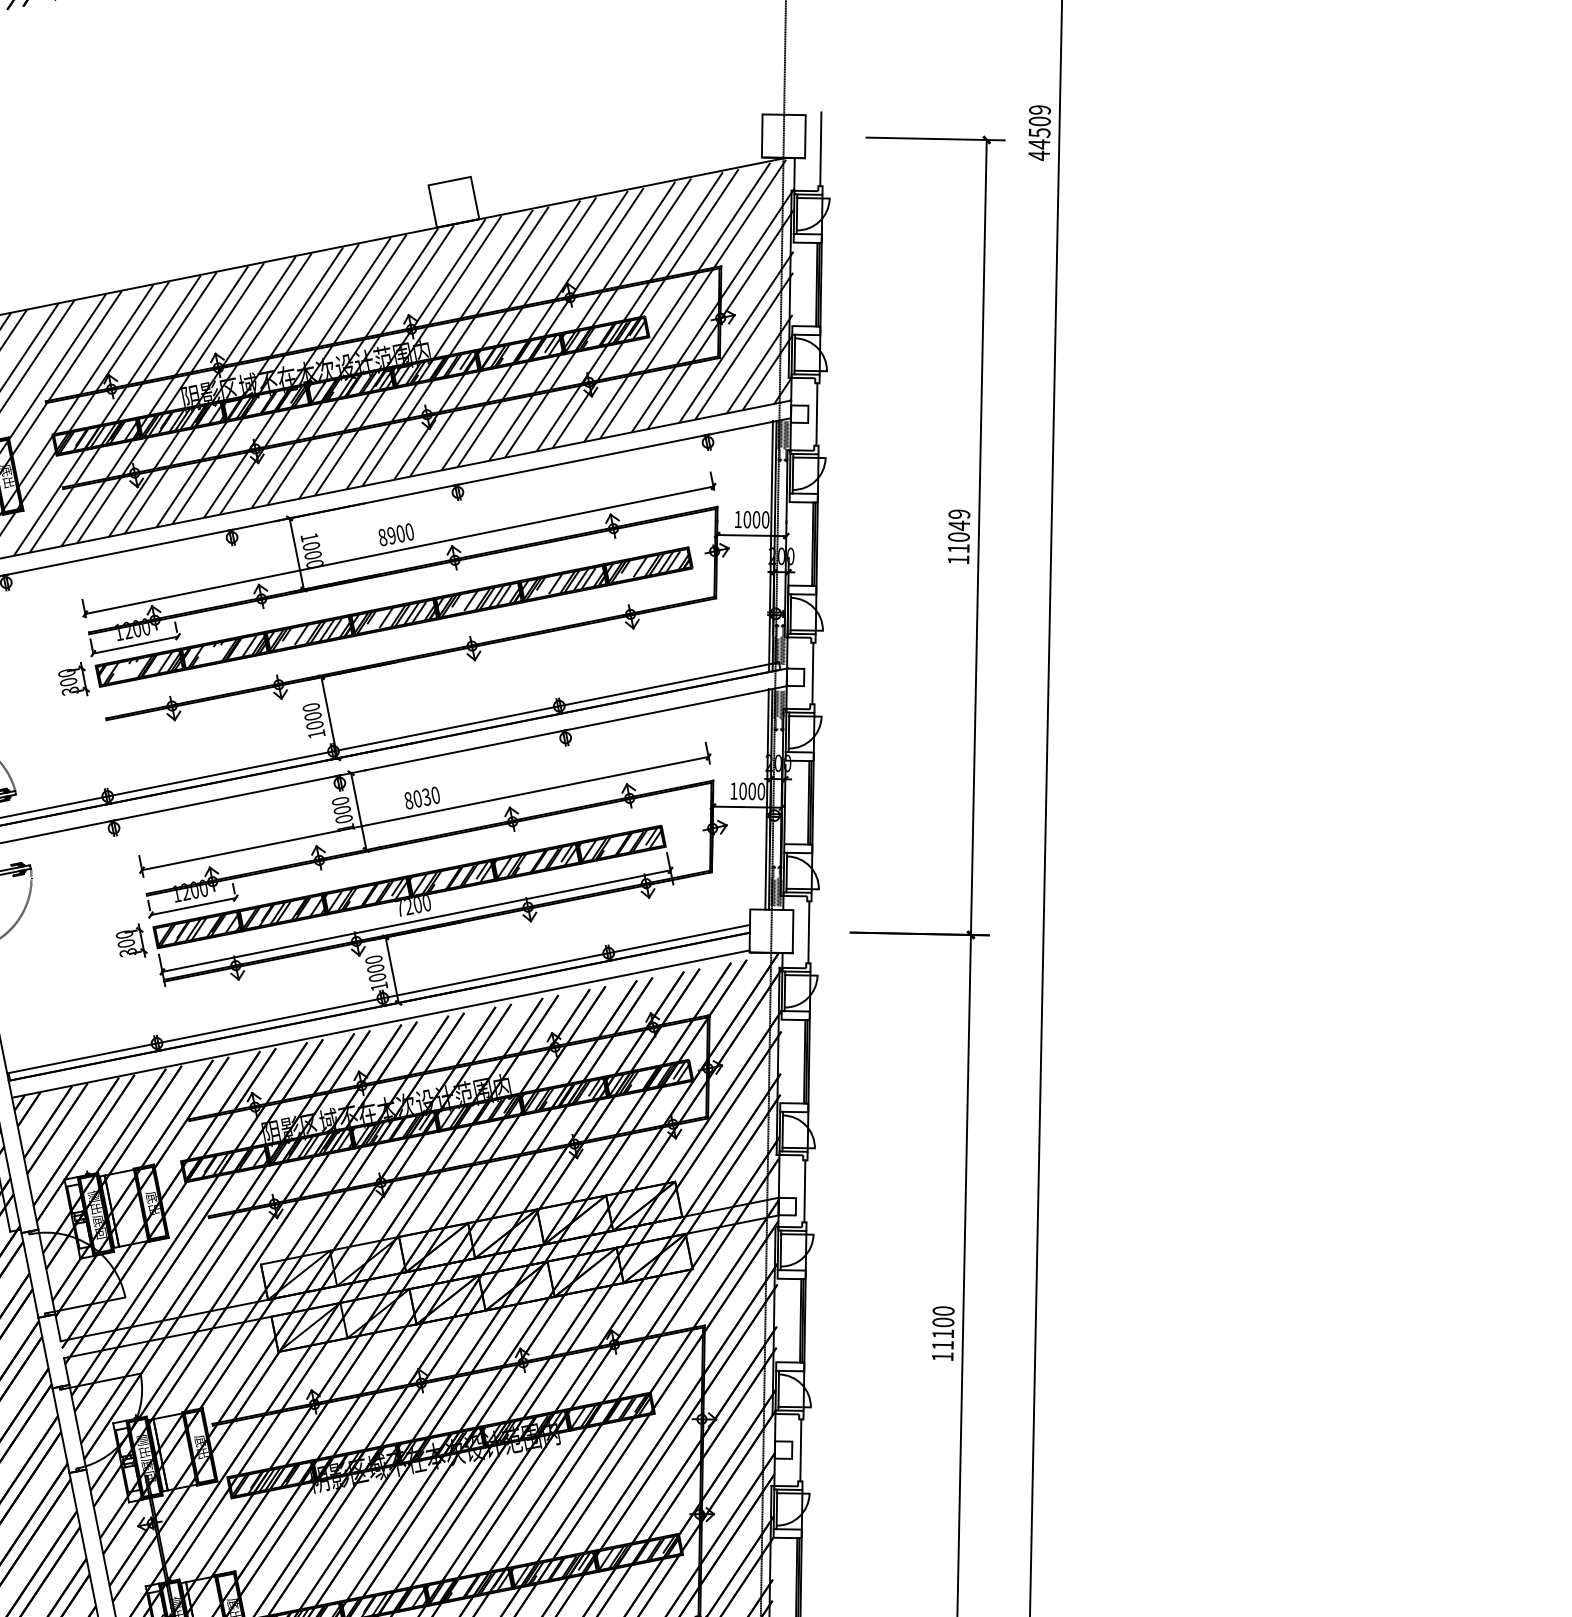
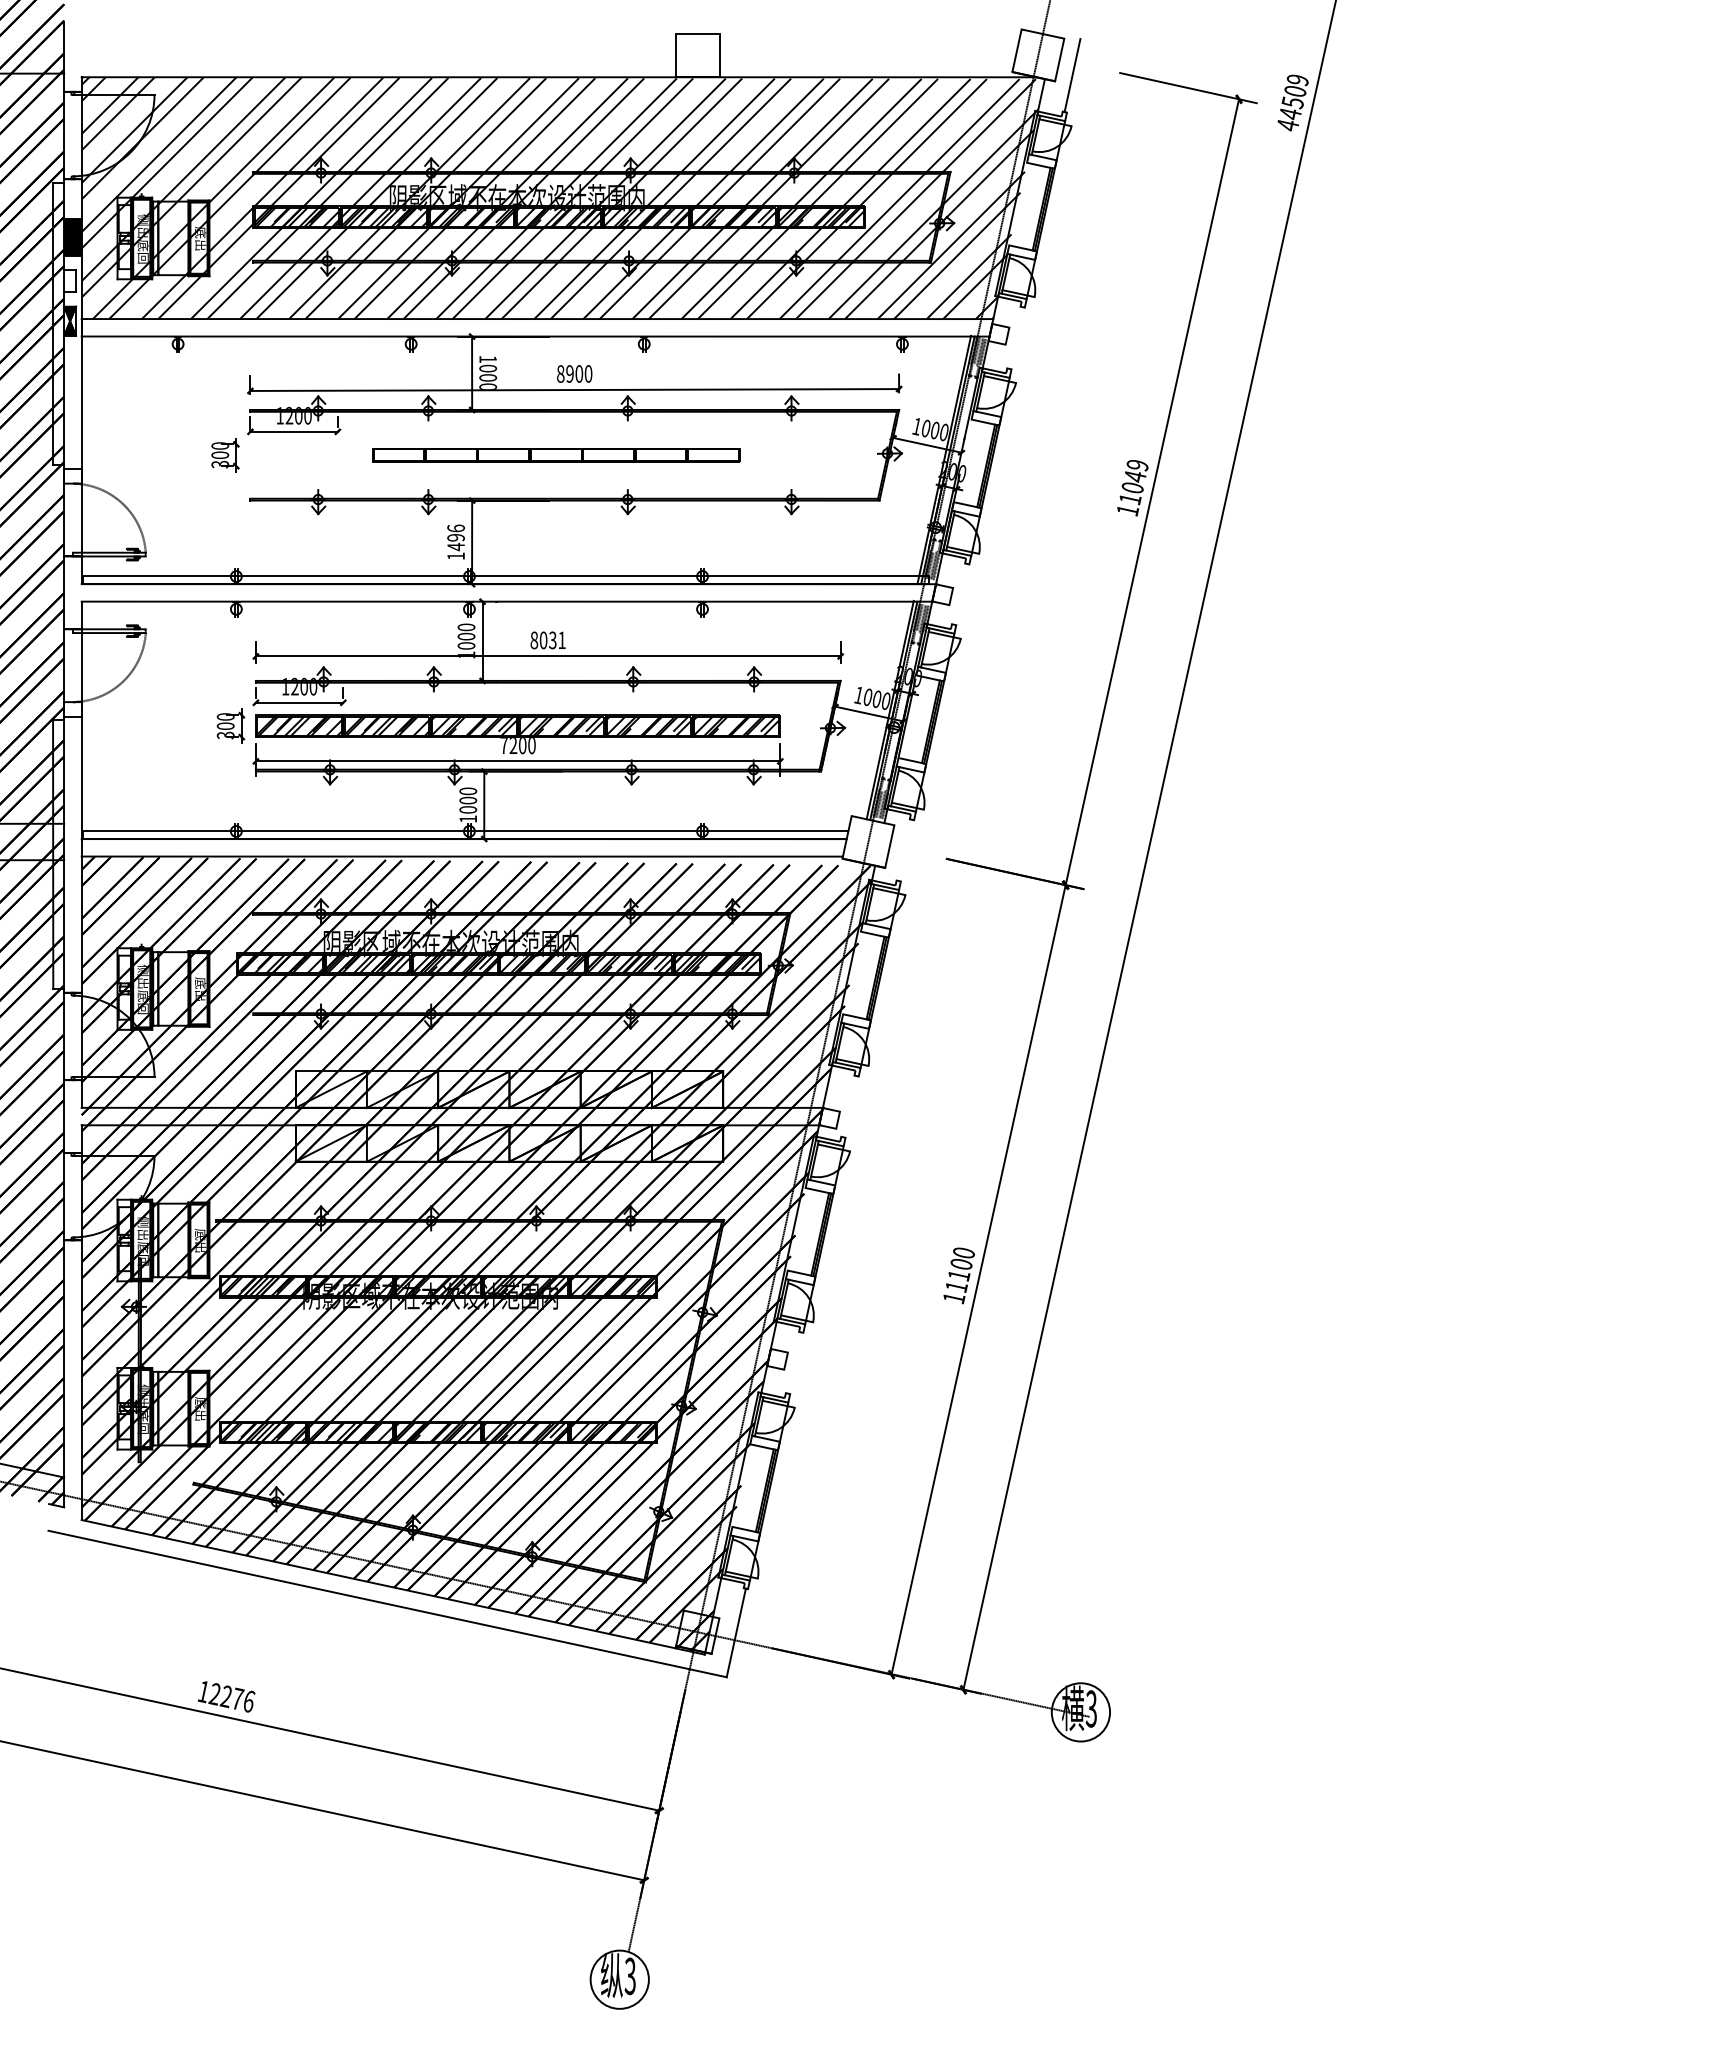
line: (816, 414) -> (1015, 337), removed
part: (393, 616) -> (555, 454), size x0.6
line: (812, 672) -> (960, 593), removed
text: (312, 716) -> (455, 537), 1000 -> 1496
text: (435, 795) -> (561, 640), 8030 -> 8031
line: (808, 932) -> (904, 850), removed
line: (804, 1191) -> (849, 1106), removed
line: (800, 1449) -> (794, 1362), removed

